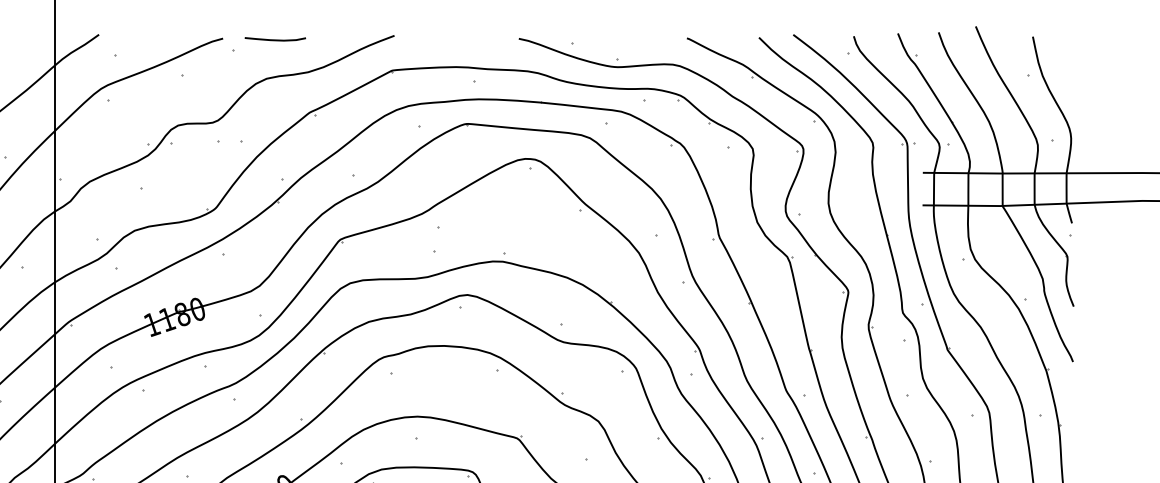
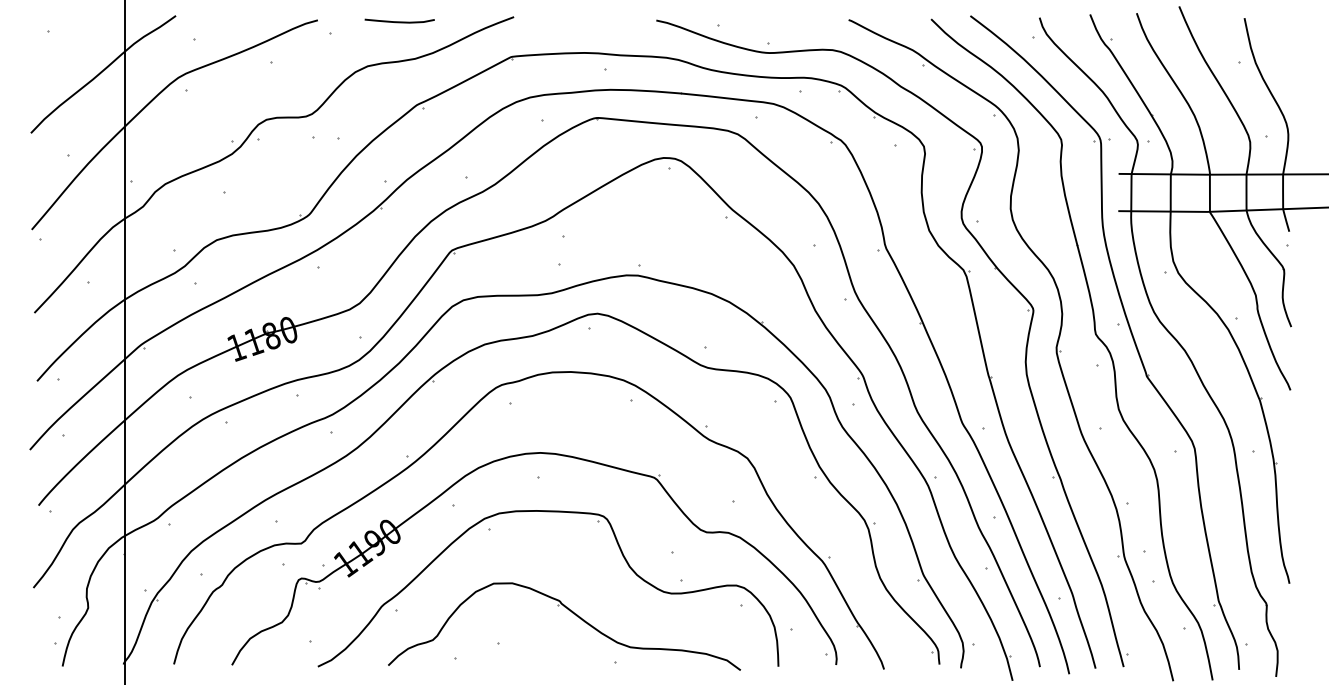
curve: (275, 39) -> (399, 21), moved

